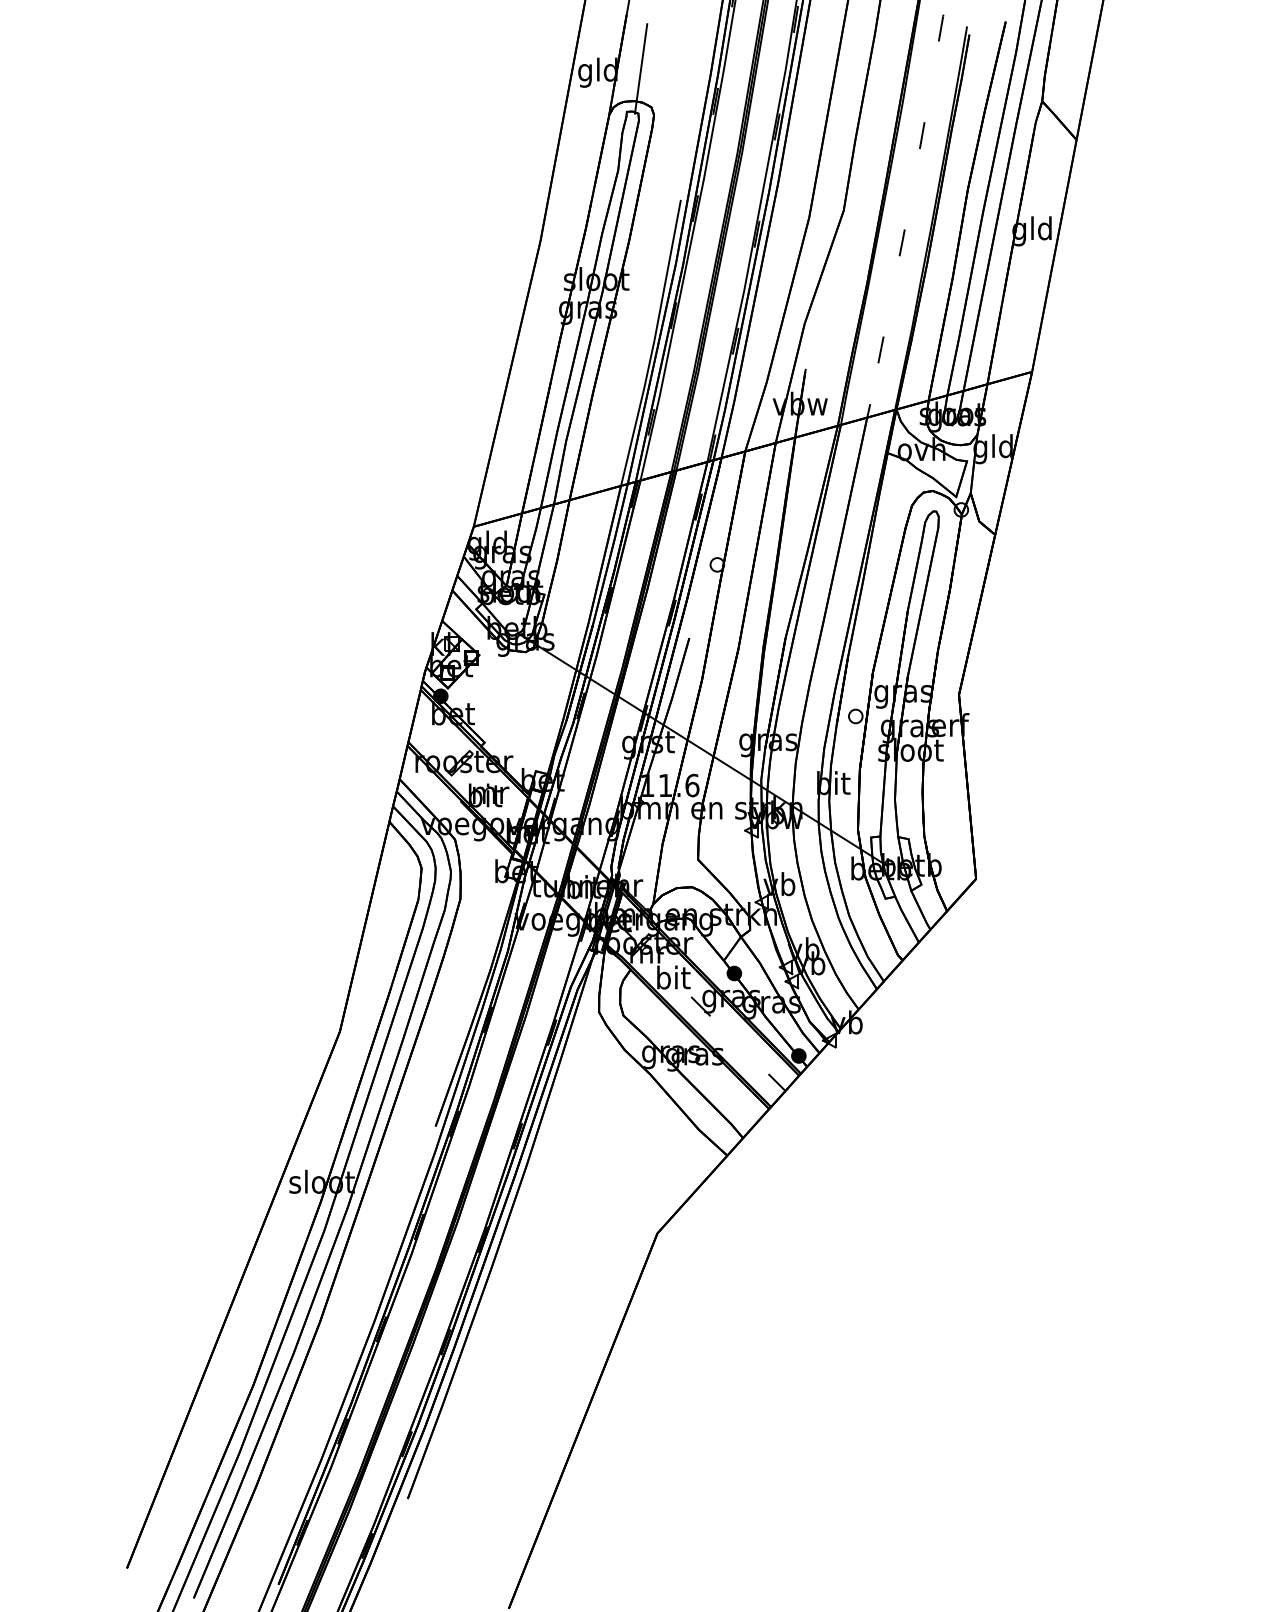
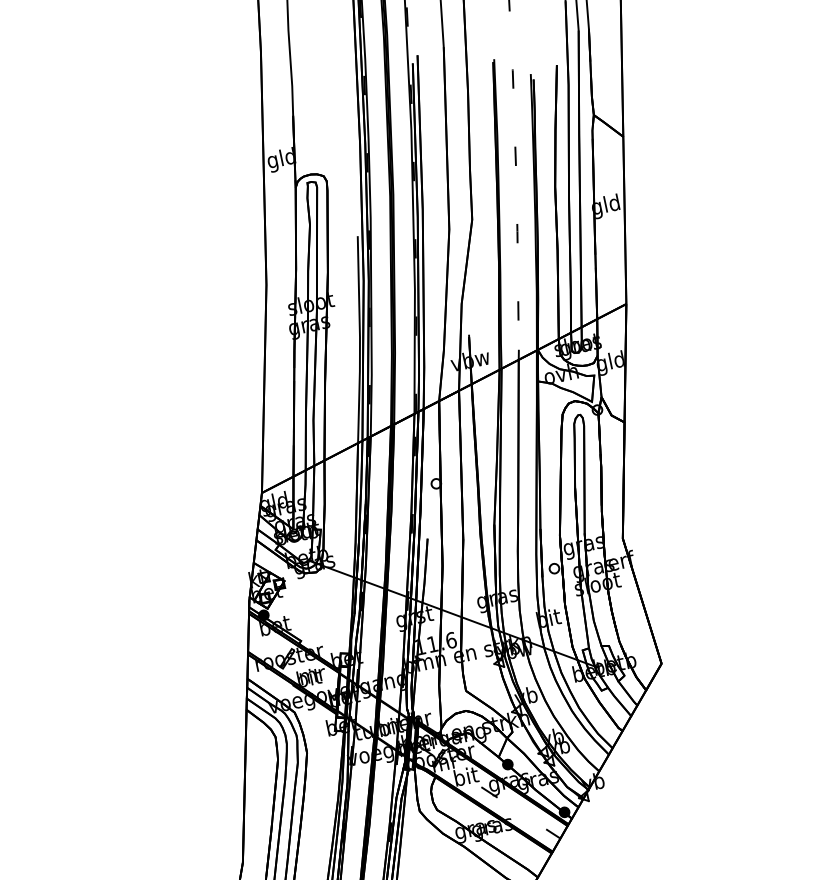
line: (640, 68) -> (310, 150), removed

